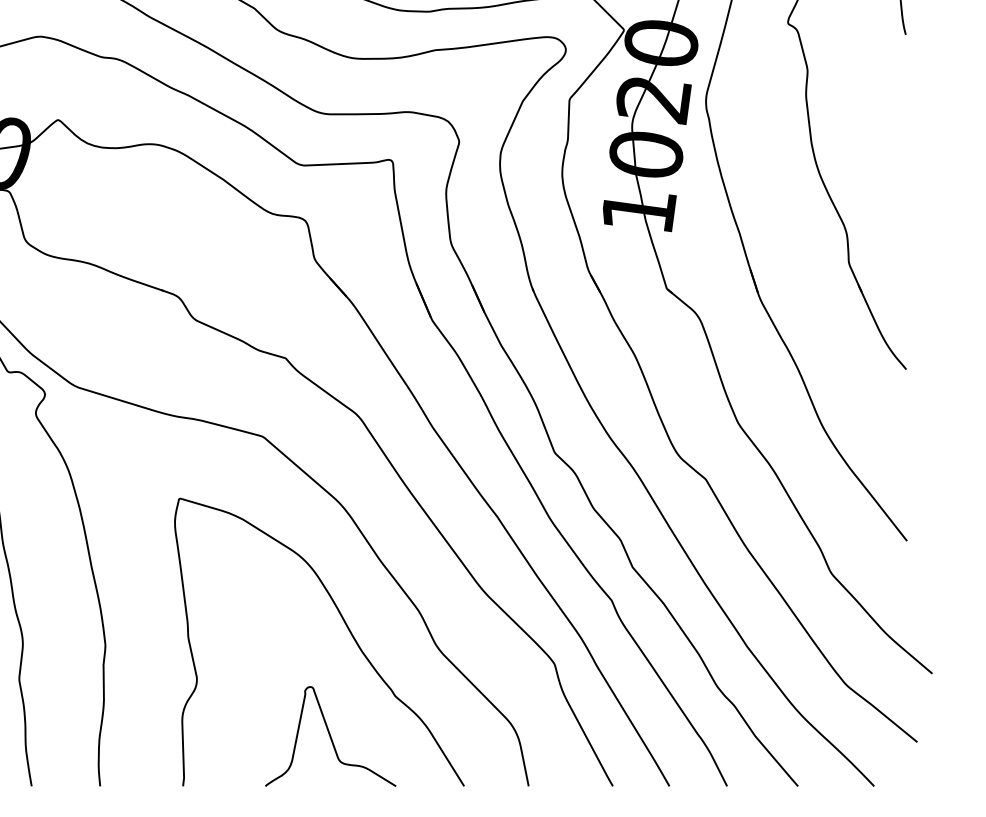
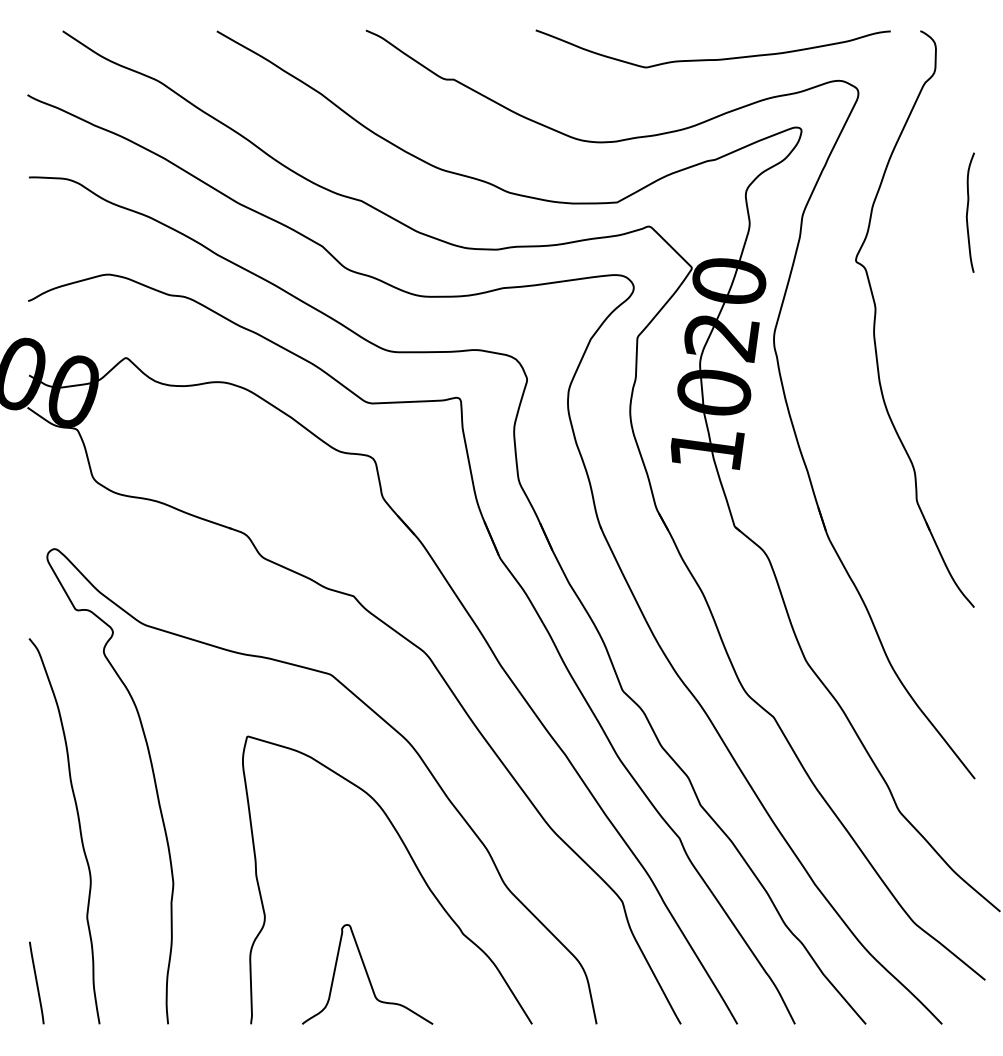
curve: (330, 736) -> (367, 974), moved

